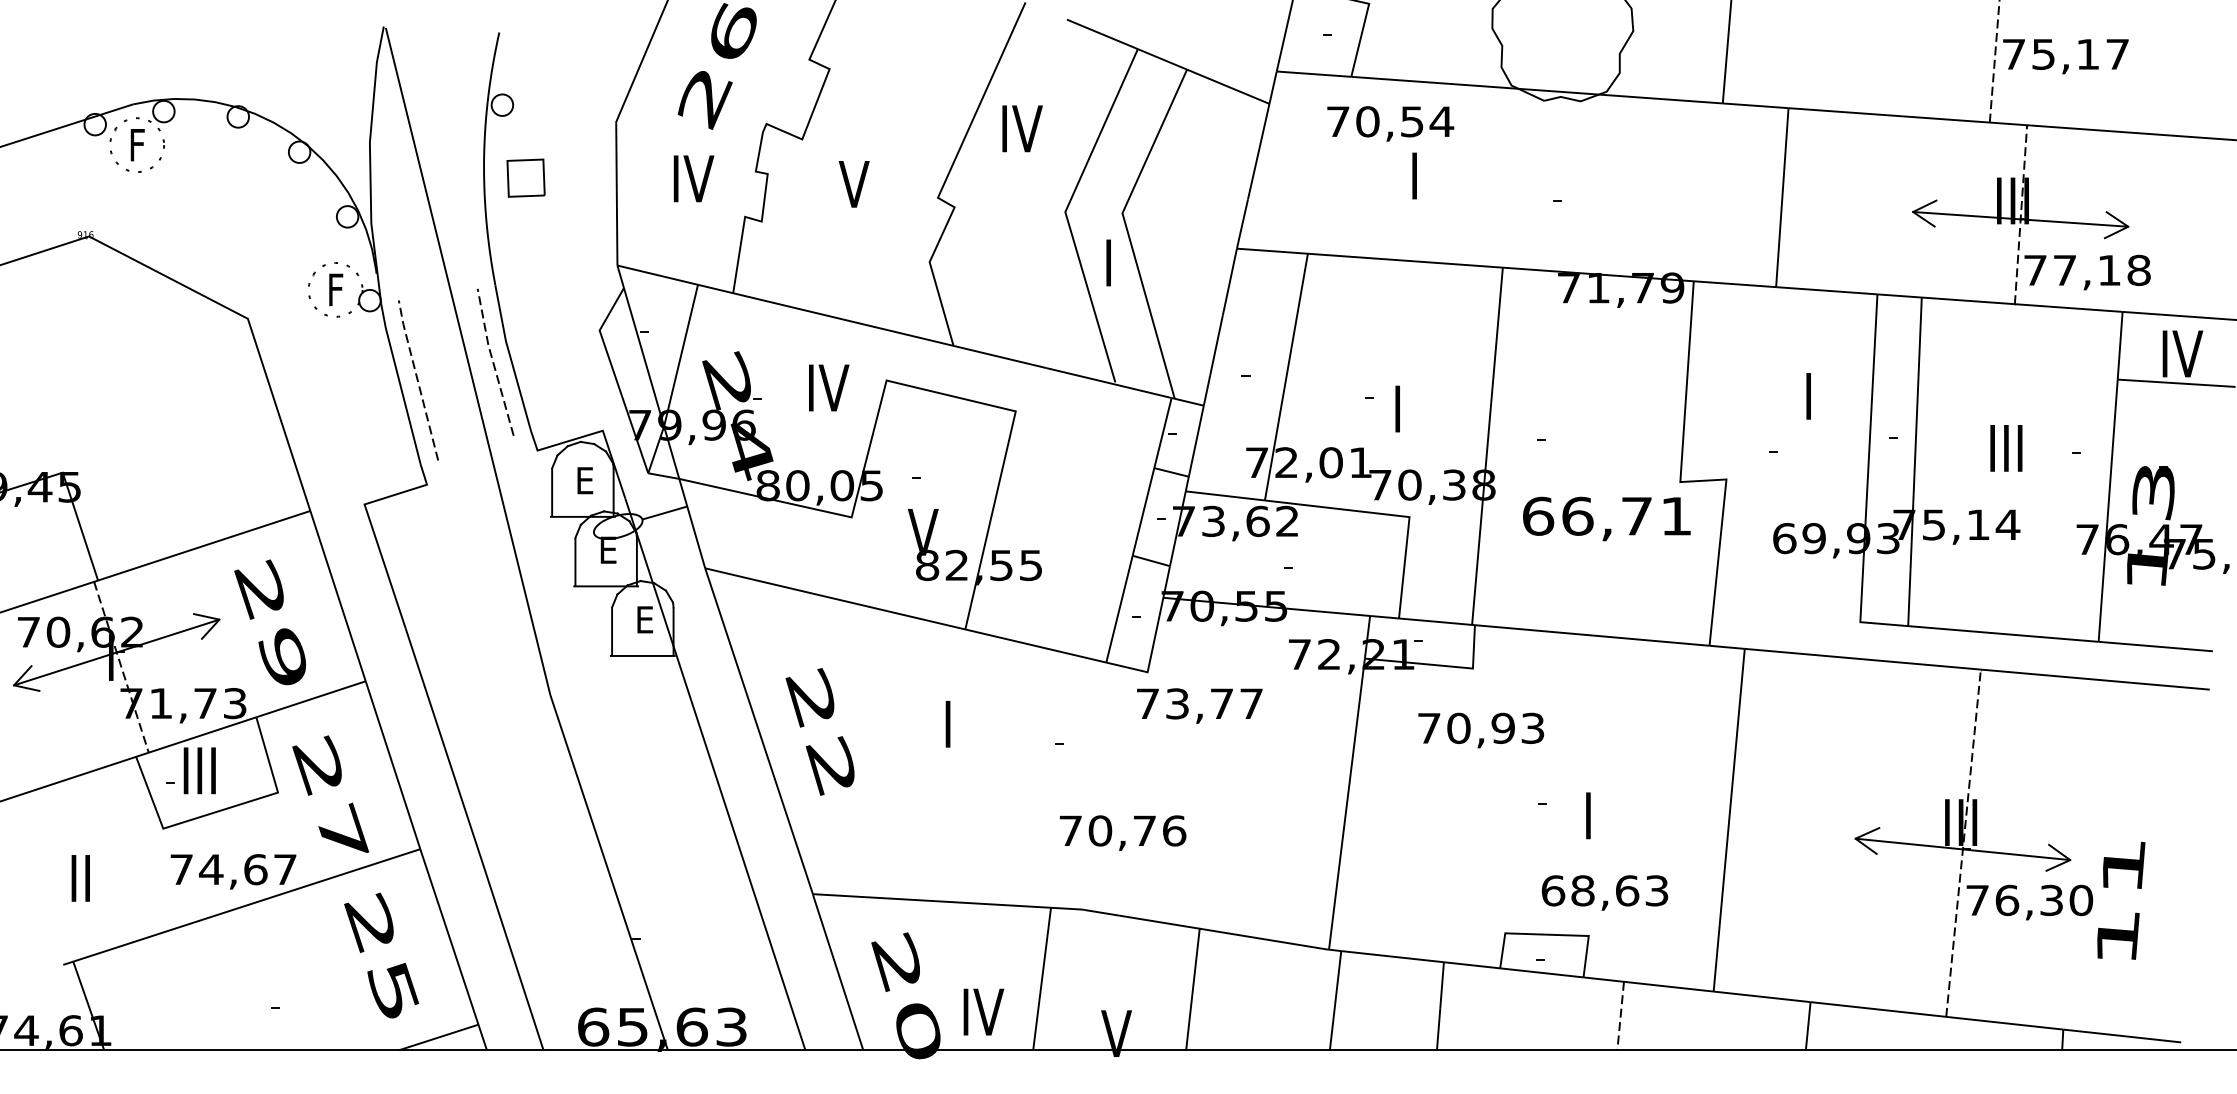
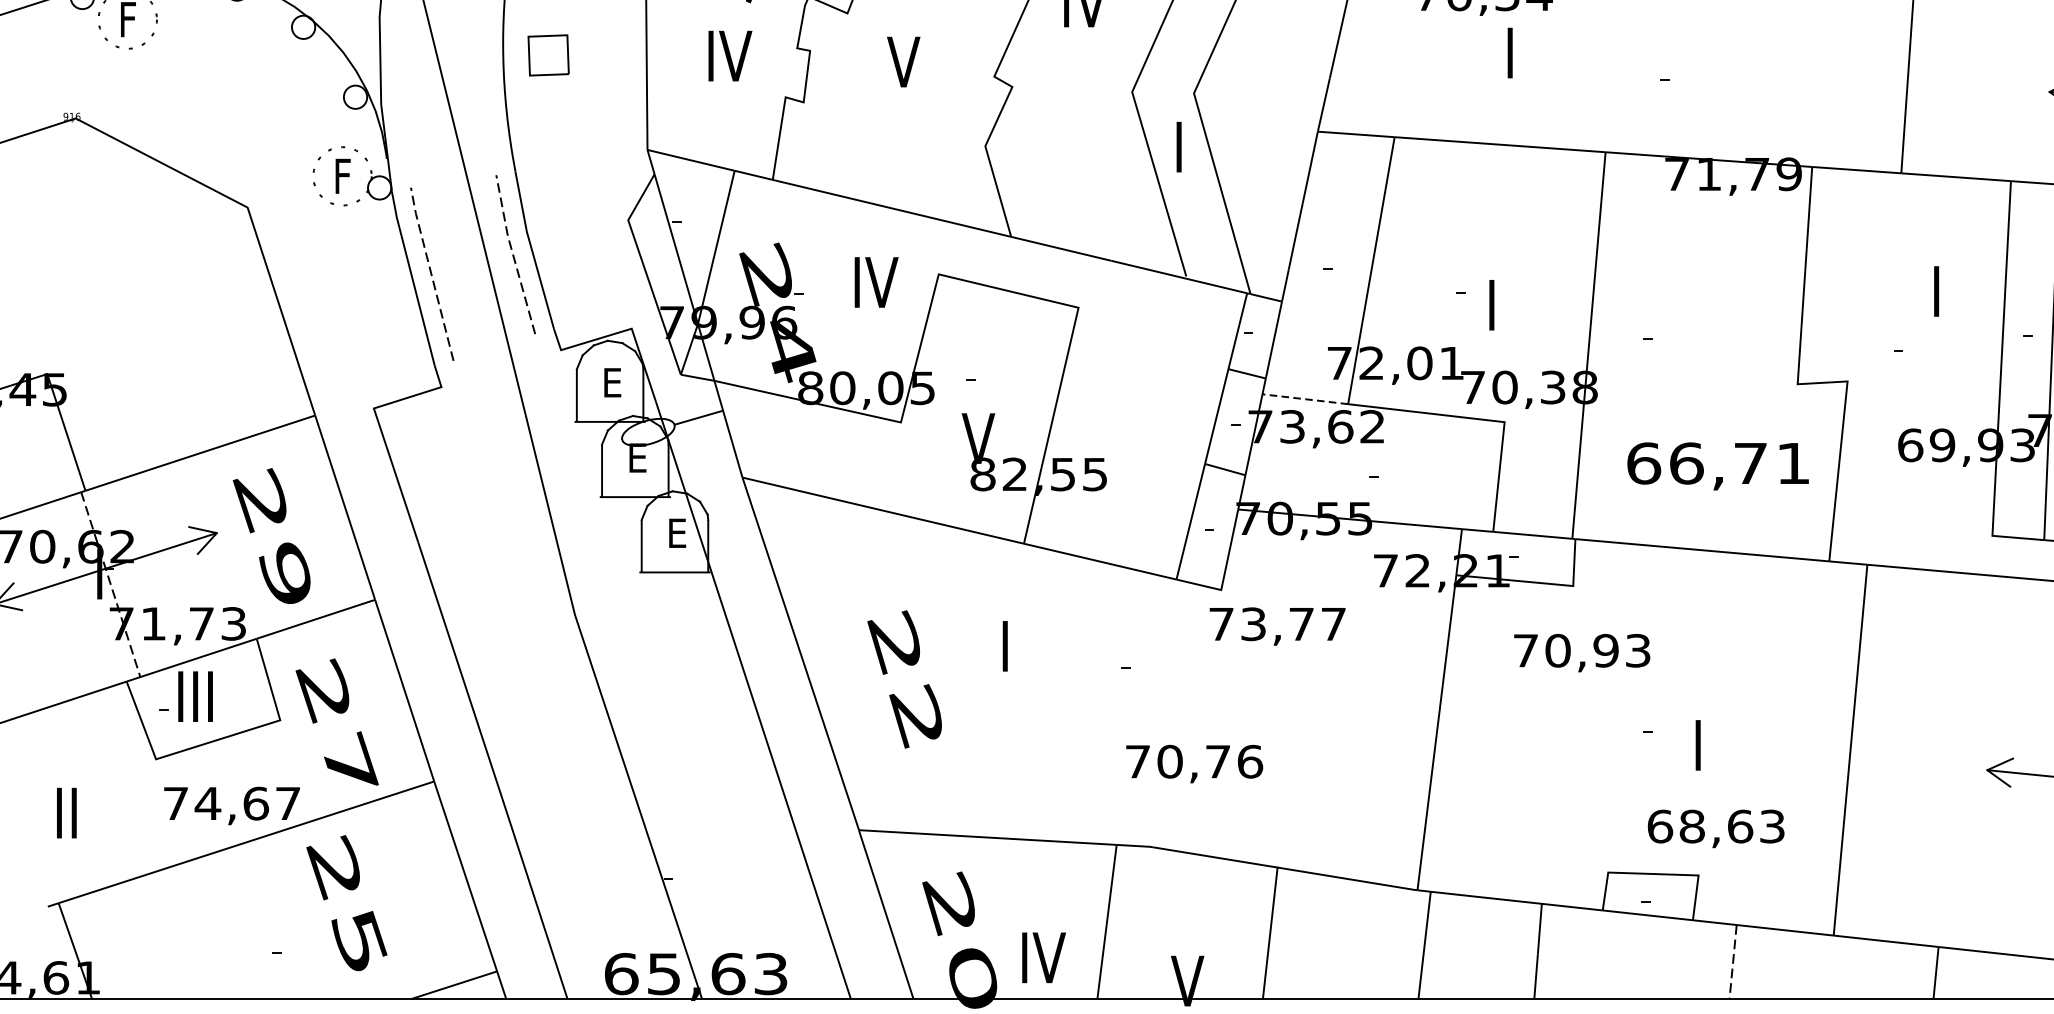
line: (1225, 495) -> (1305, 398), solid -> dashed
text: (1606, 518) -> (1717, 465), moved
text: (819, 731) -> (904, 679), moved
text: (381, 955) -> (346, 903), moved

